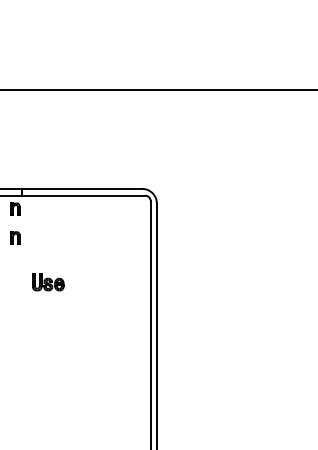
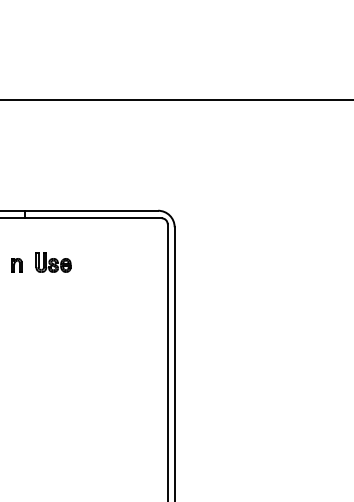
part: (15, 209) -> (16, 233), removed
part: (48, 281) -> (53, 262), moved

